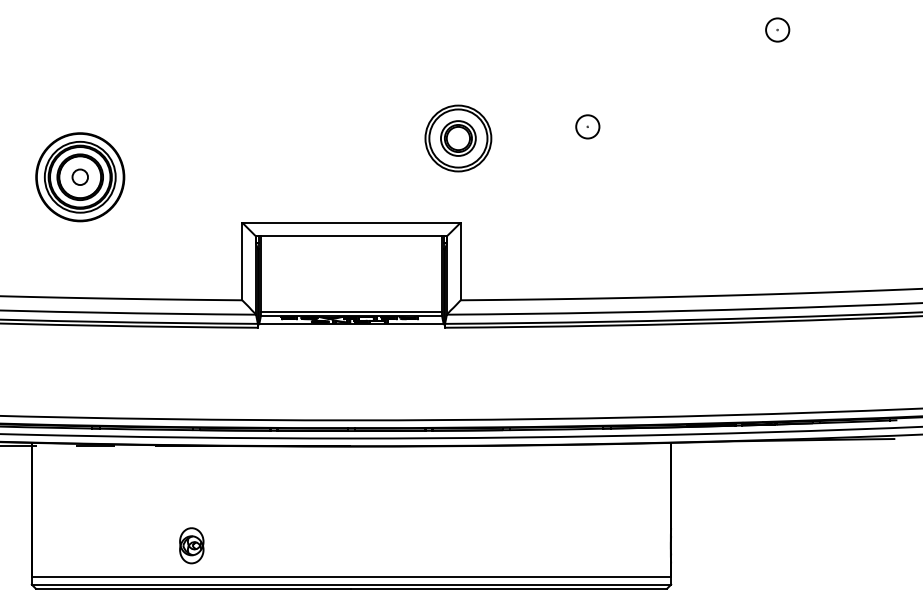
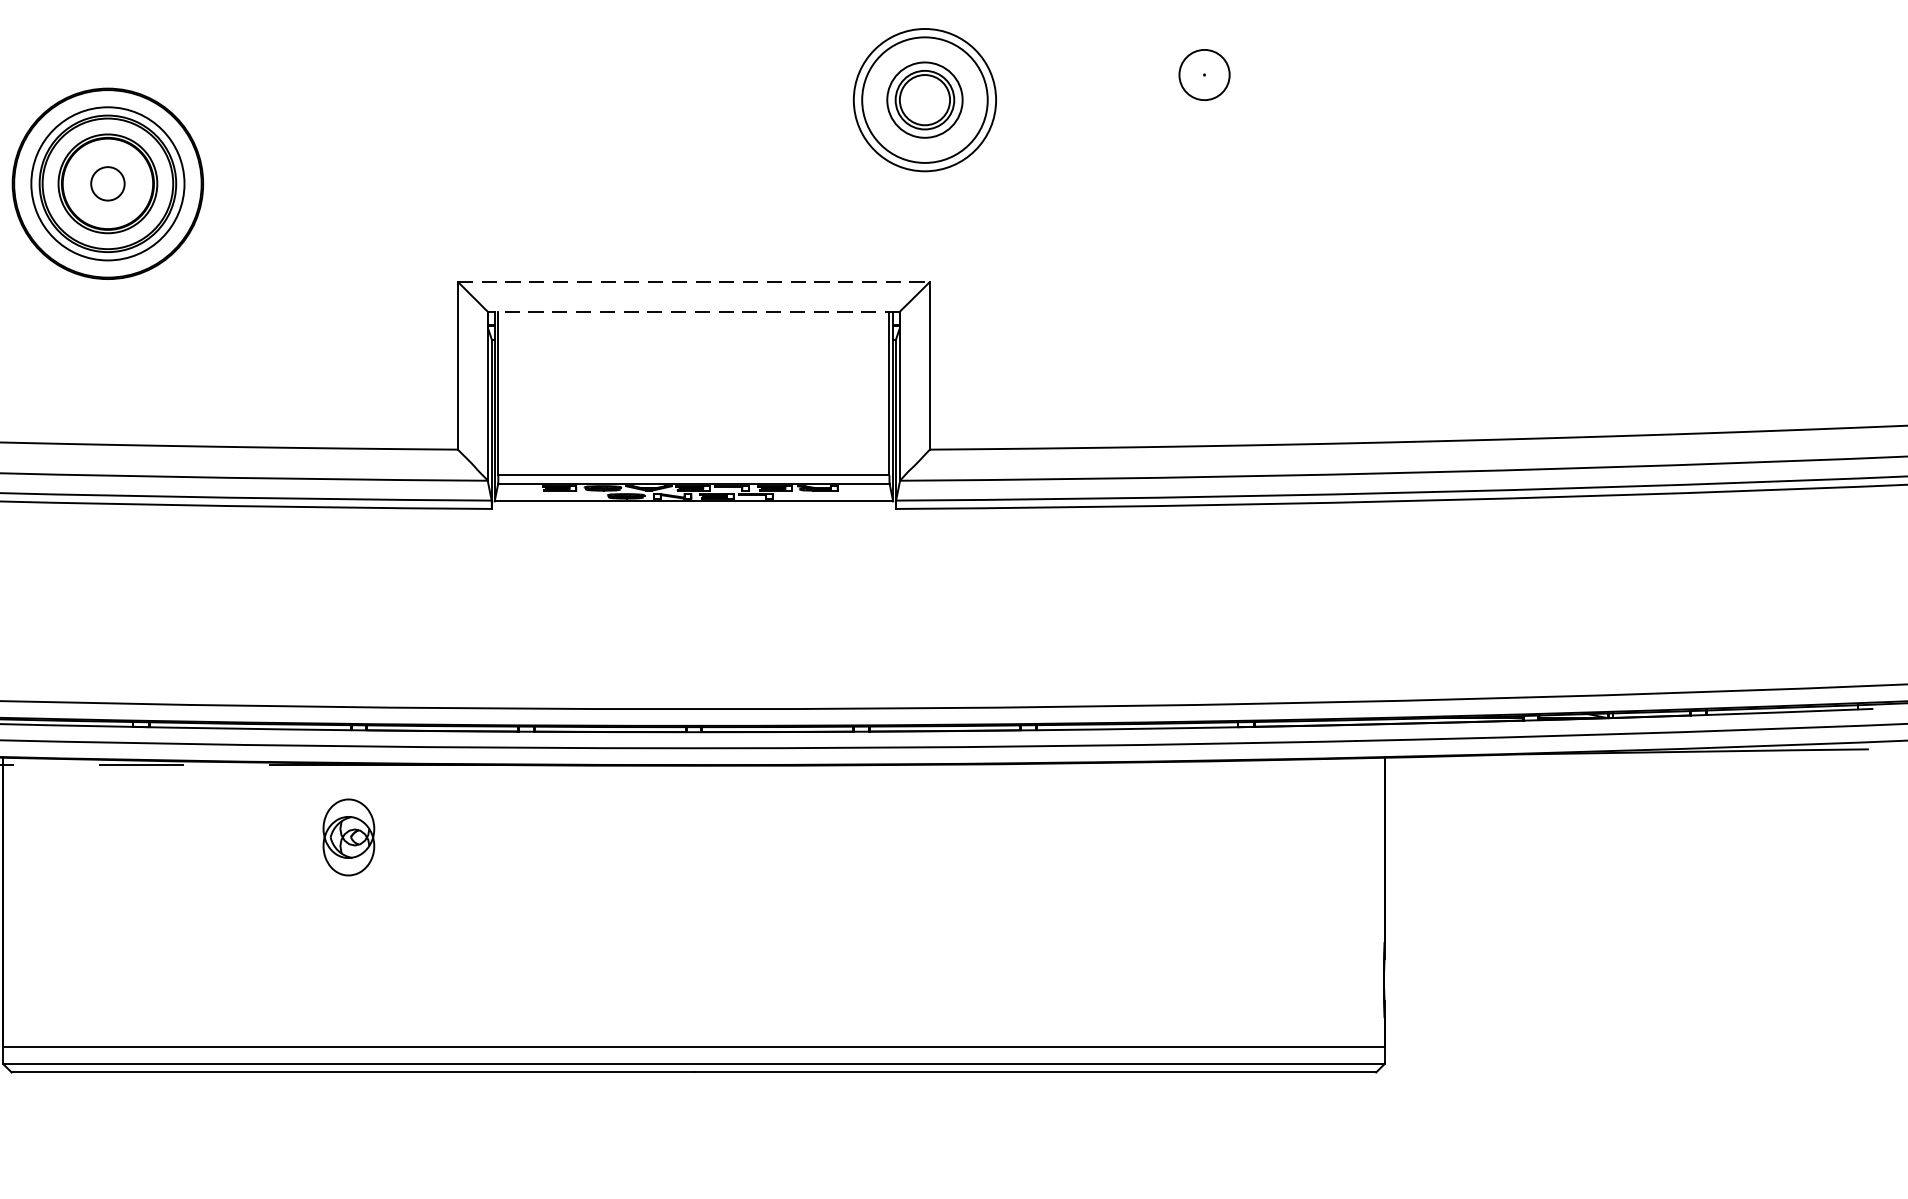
line: (351, 222) -> (693, 281), solid -> dashed
line: (350, 236) -> (691, 311), solid -> dashed
part: (191, 545) -> (348, 836), moved

